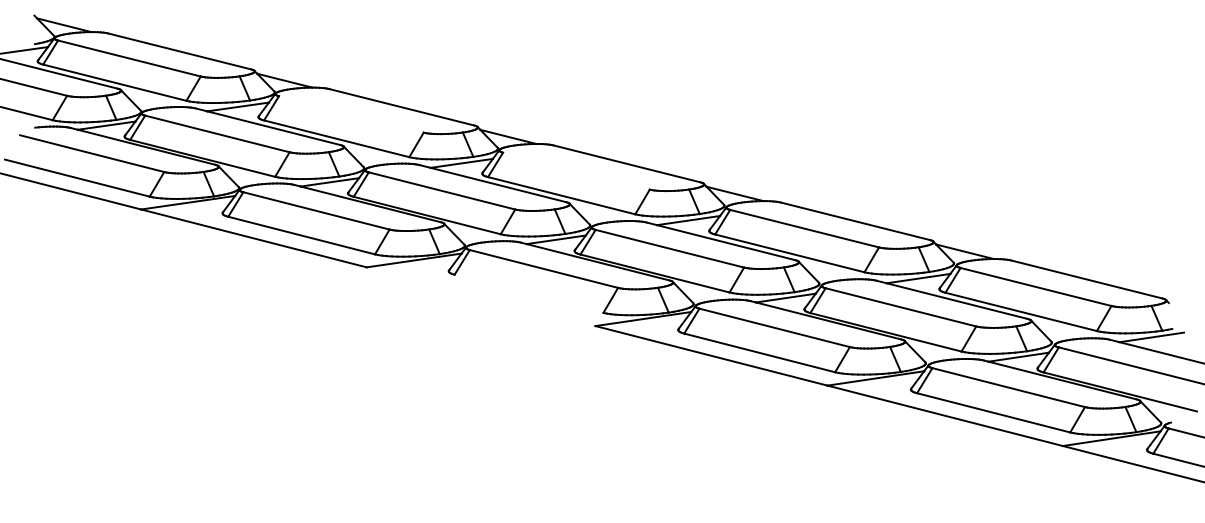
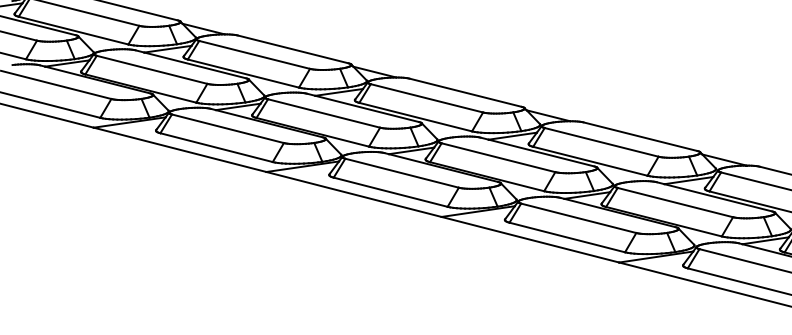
line: (351, 114) -> (254, 54), added
line: (576, 170) -> (427, 97), added
line: (528, 293) -> (390, 192), added
line: (480, 296) -> (353, 194), added

